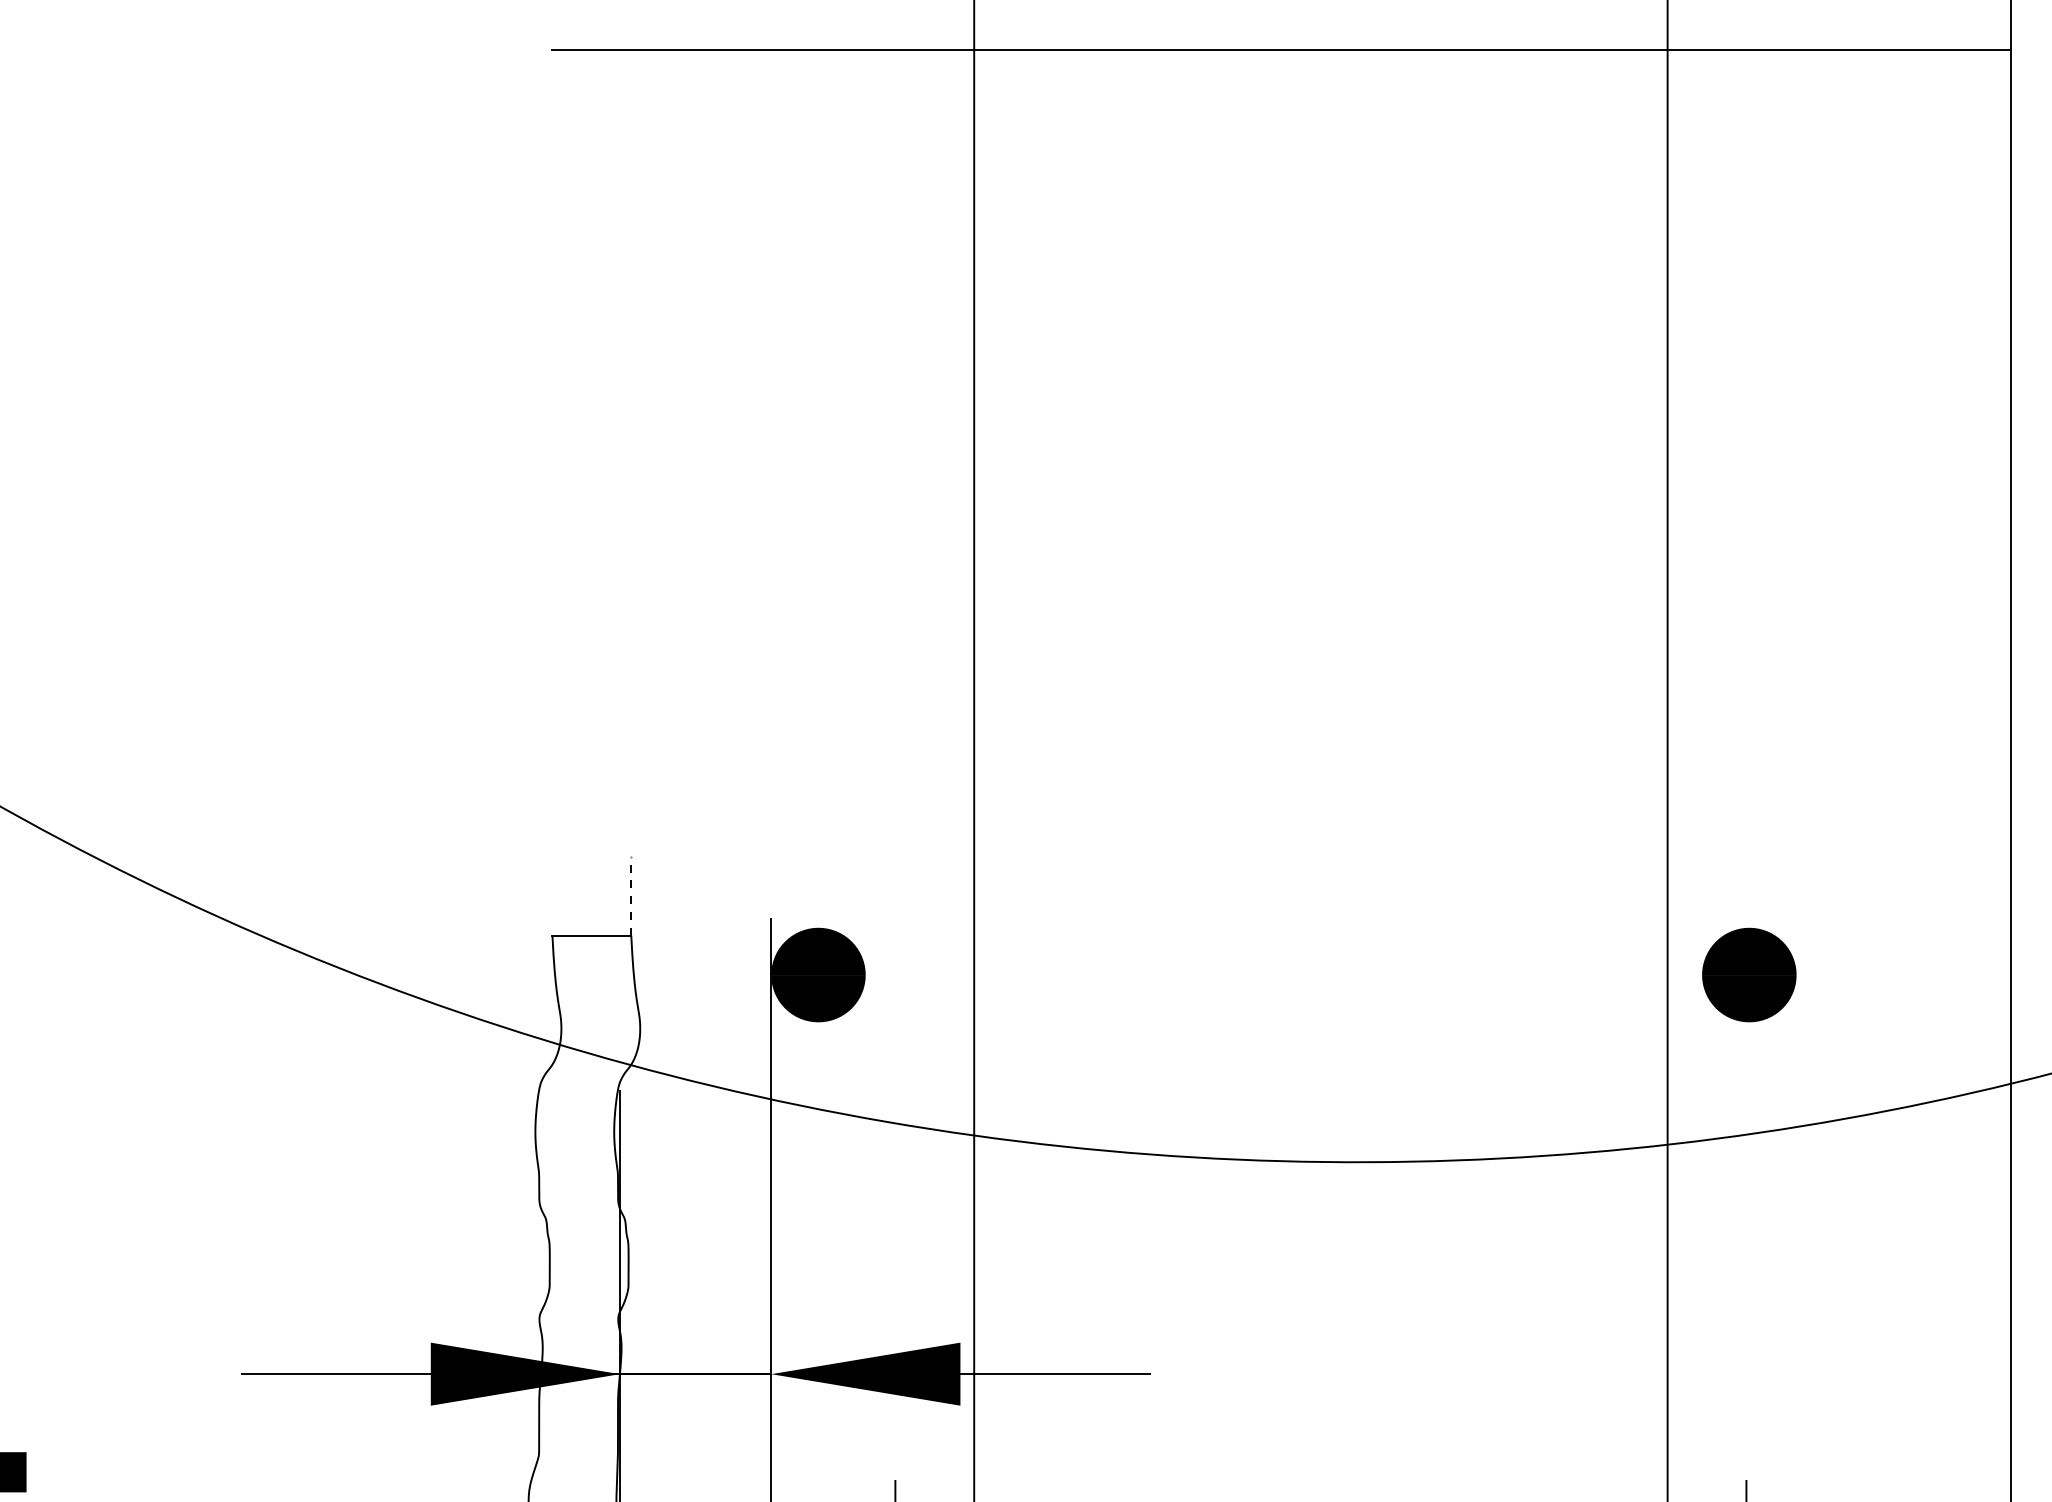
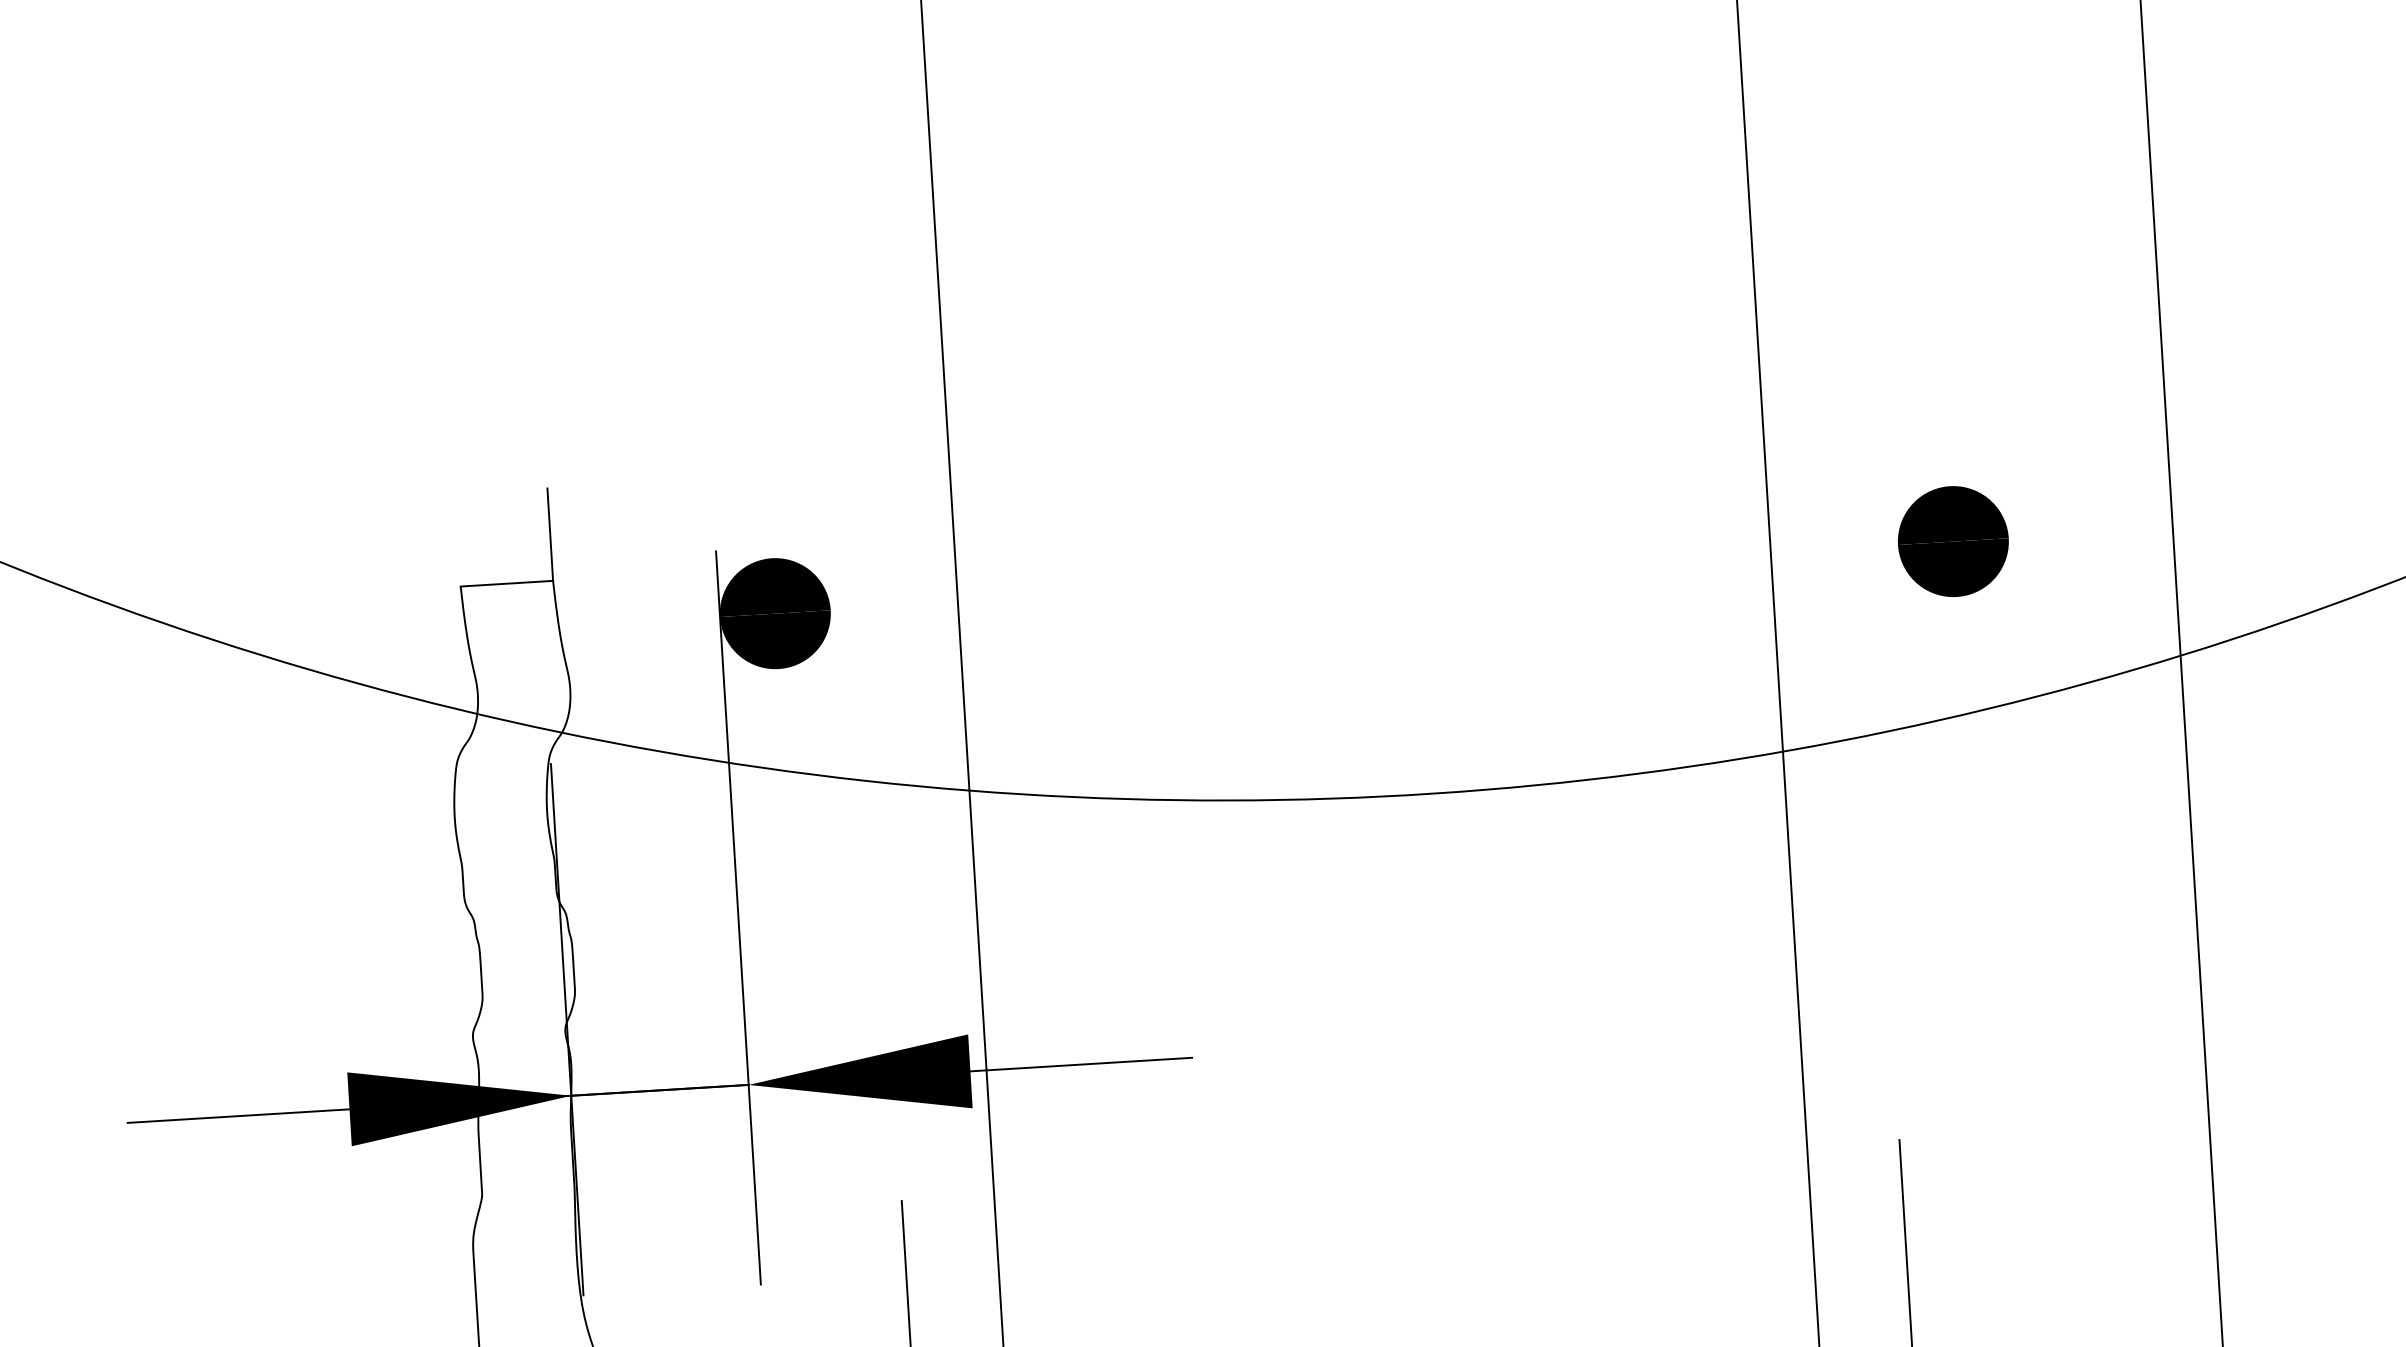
line: (631, 895) -> (550, 533), dashed -> solid
part: (1749, 974) -> (1953, 540), moved

